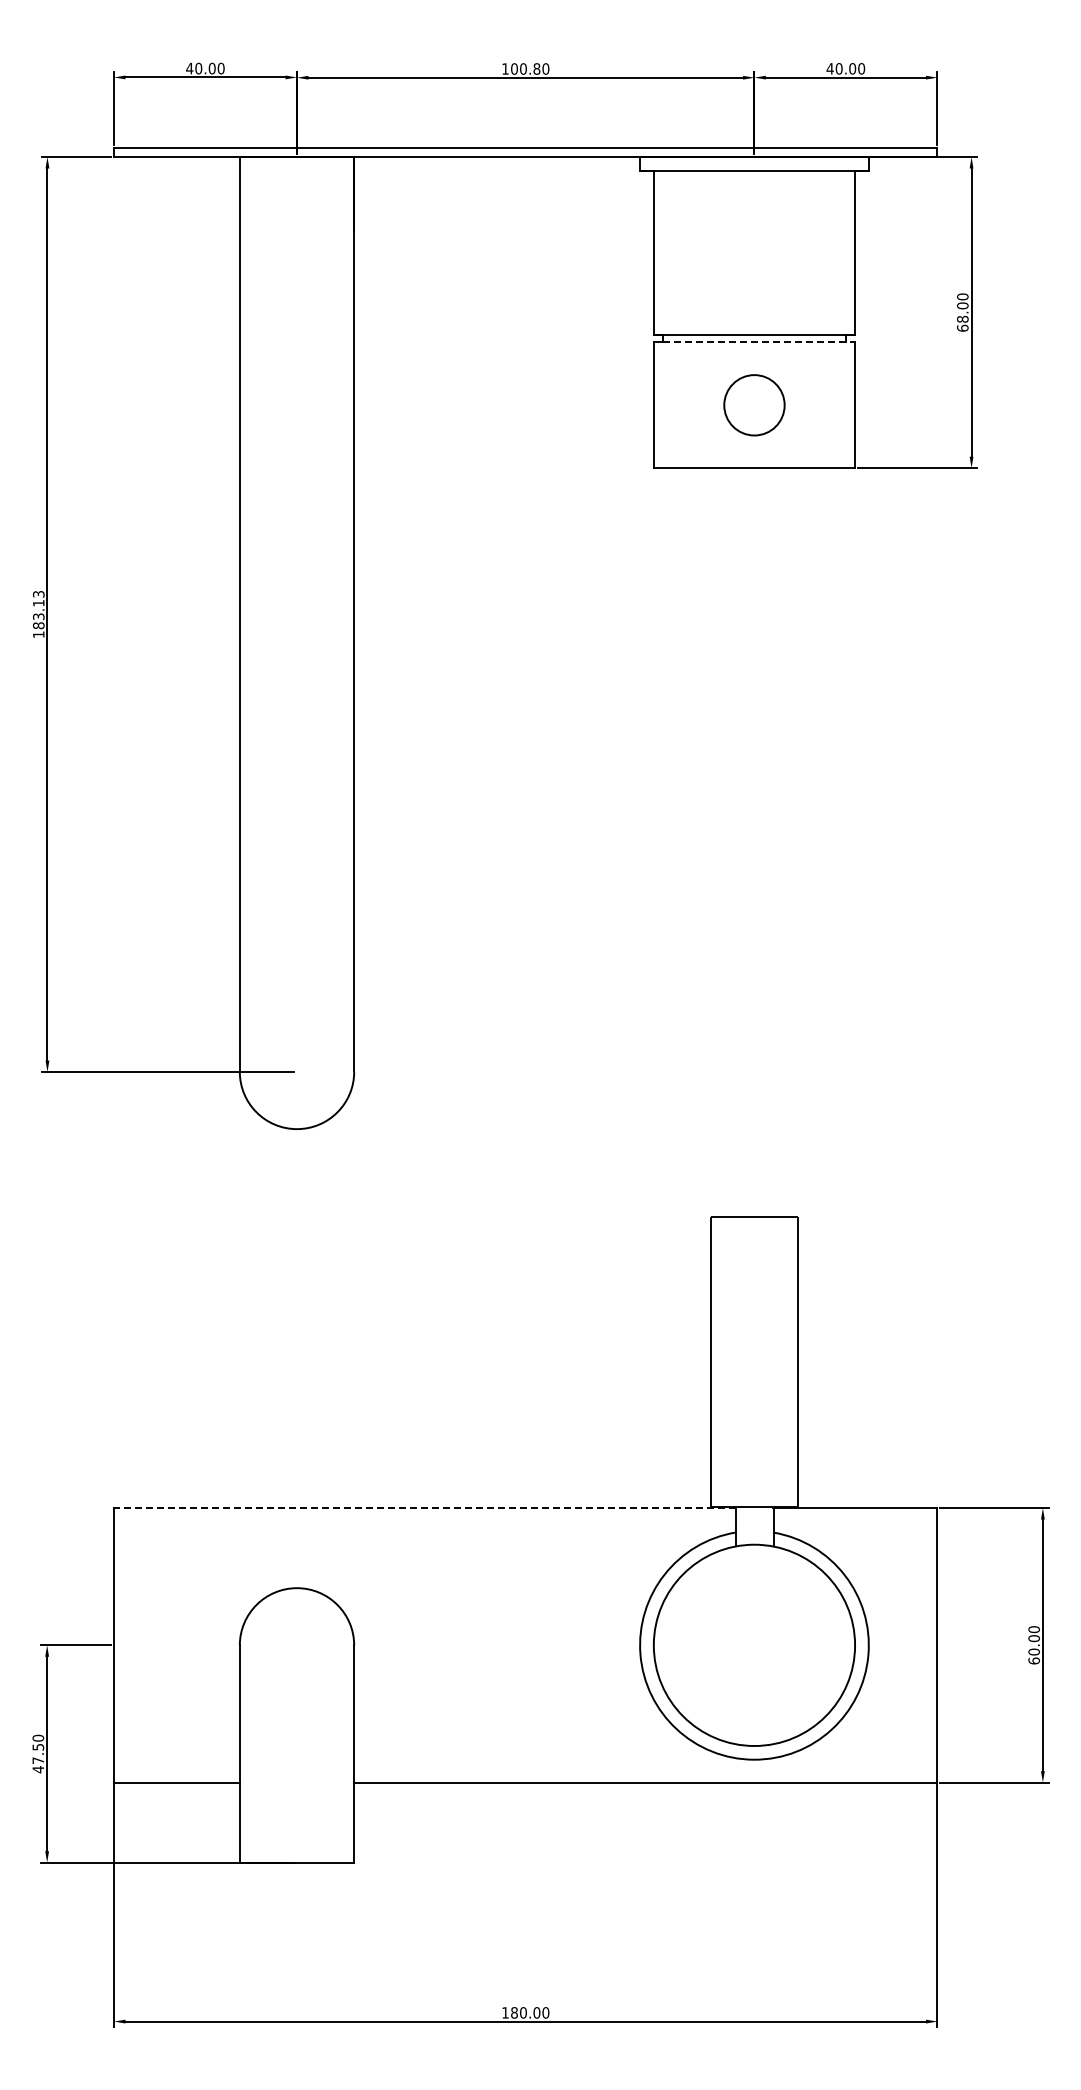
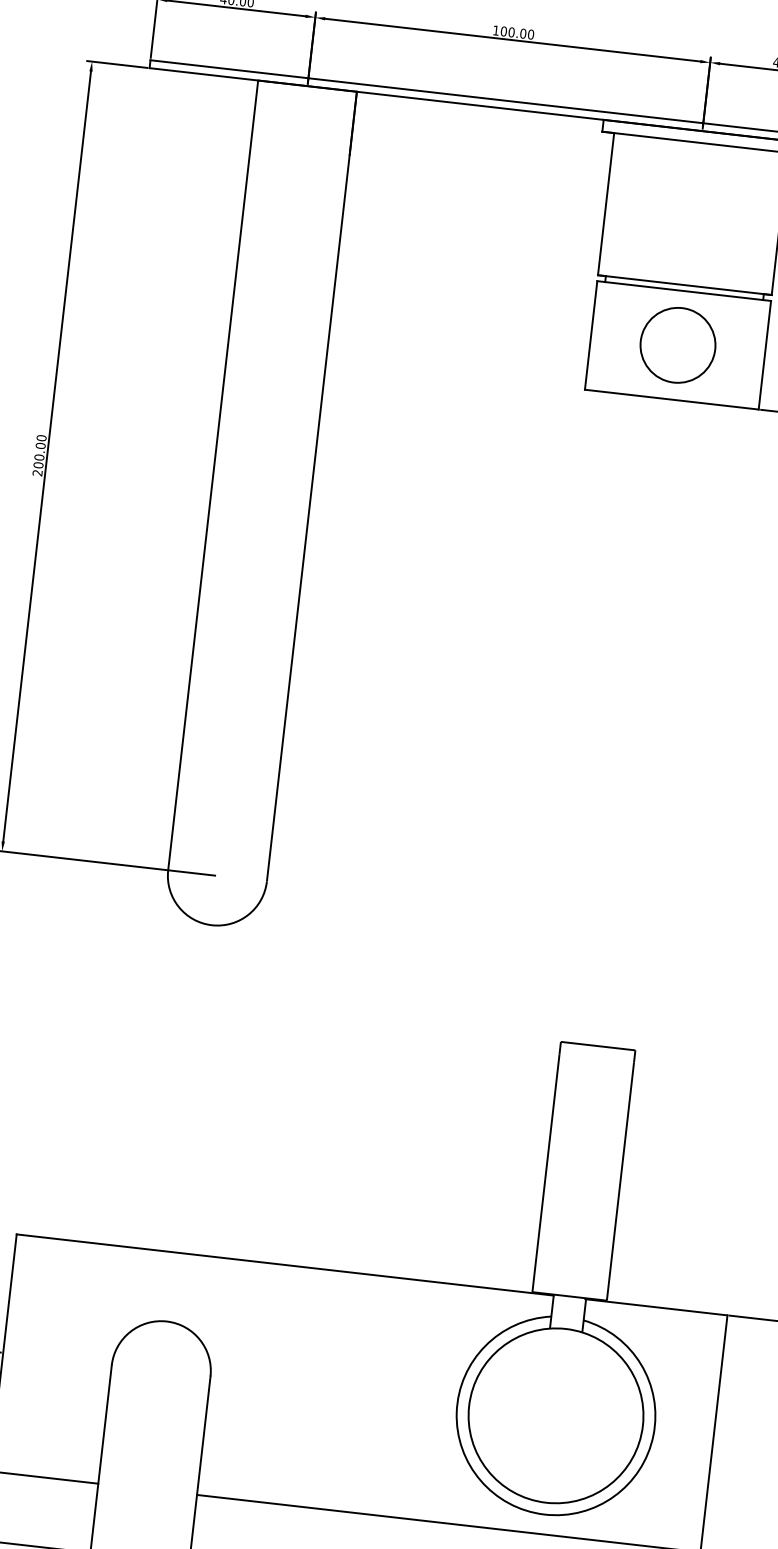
text: (536, 68) -> (522, 33), 100.80 -> 100.00
line: (759, 342) -> (688, 291), dashed -> solid
circle: (754, 405) -> (678, 345), size x1.43
text: (38, 614) -> (39, 455), 183.13 -> 200.00
line: (424, 1508) -> (284, 1265), dashed -> solid

